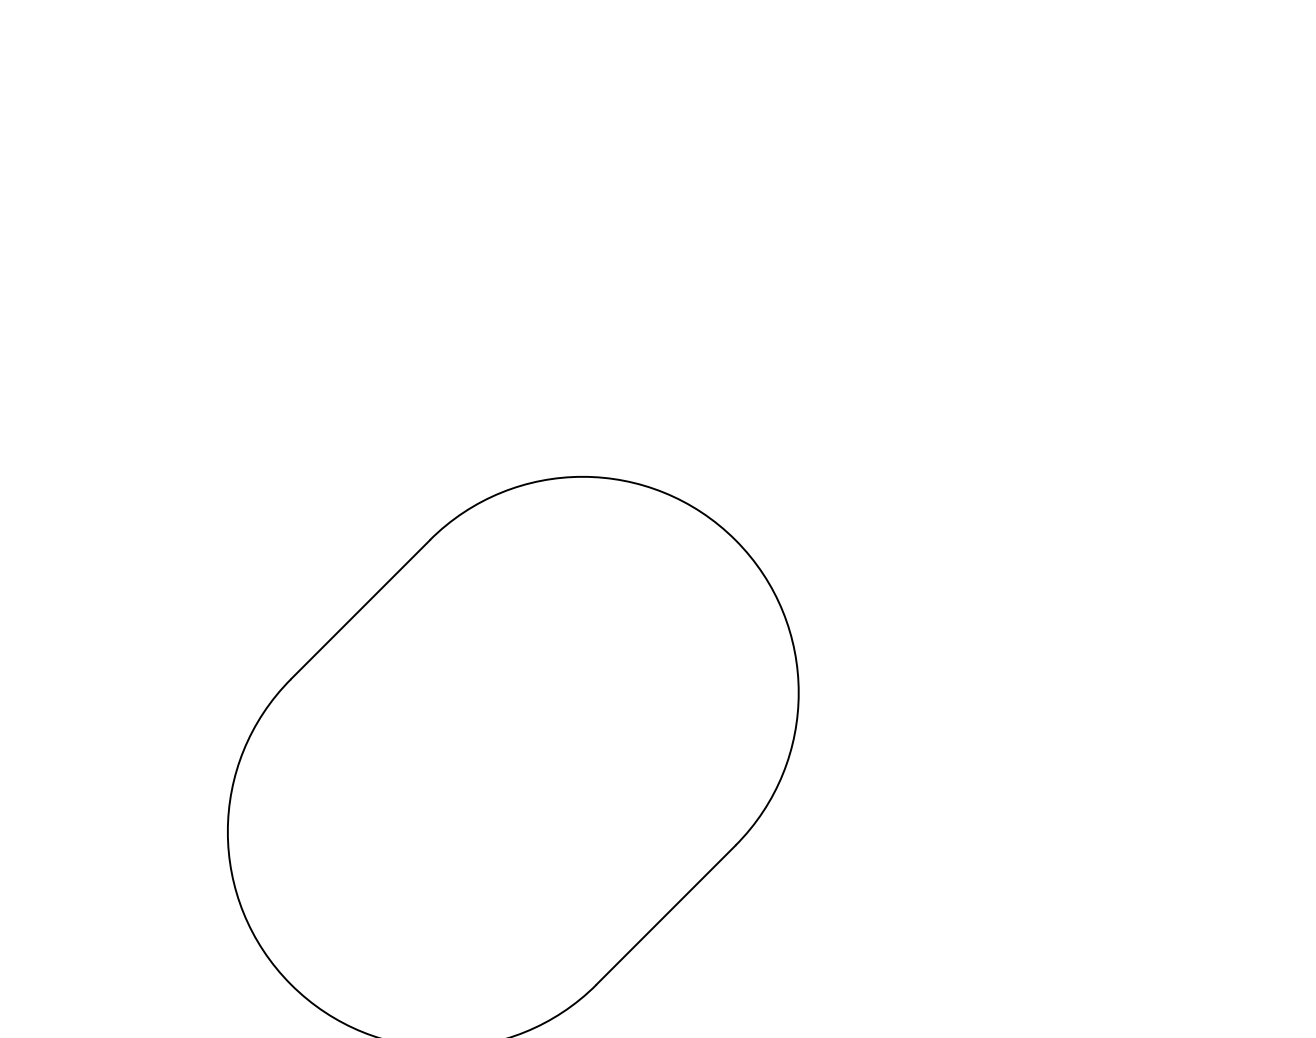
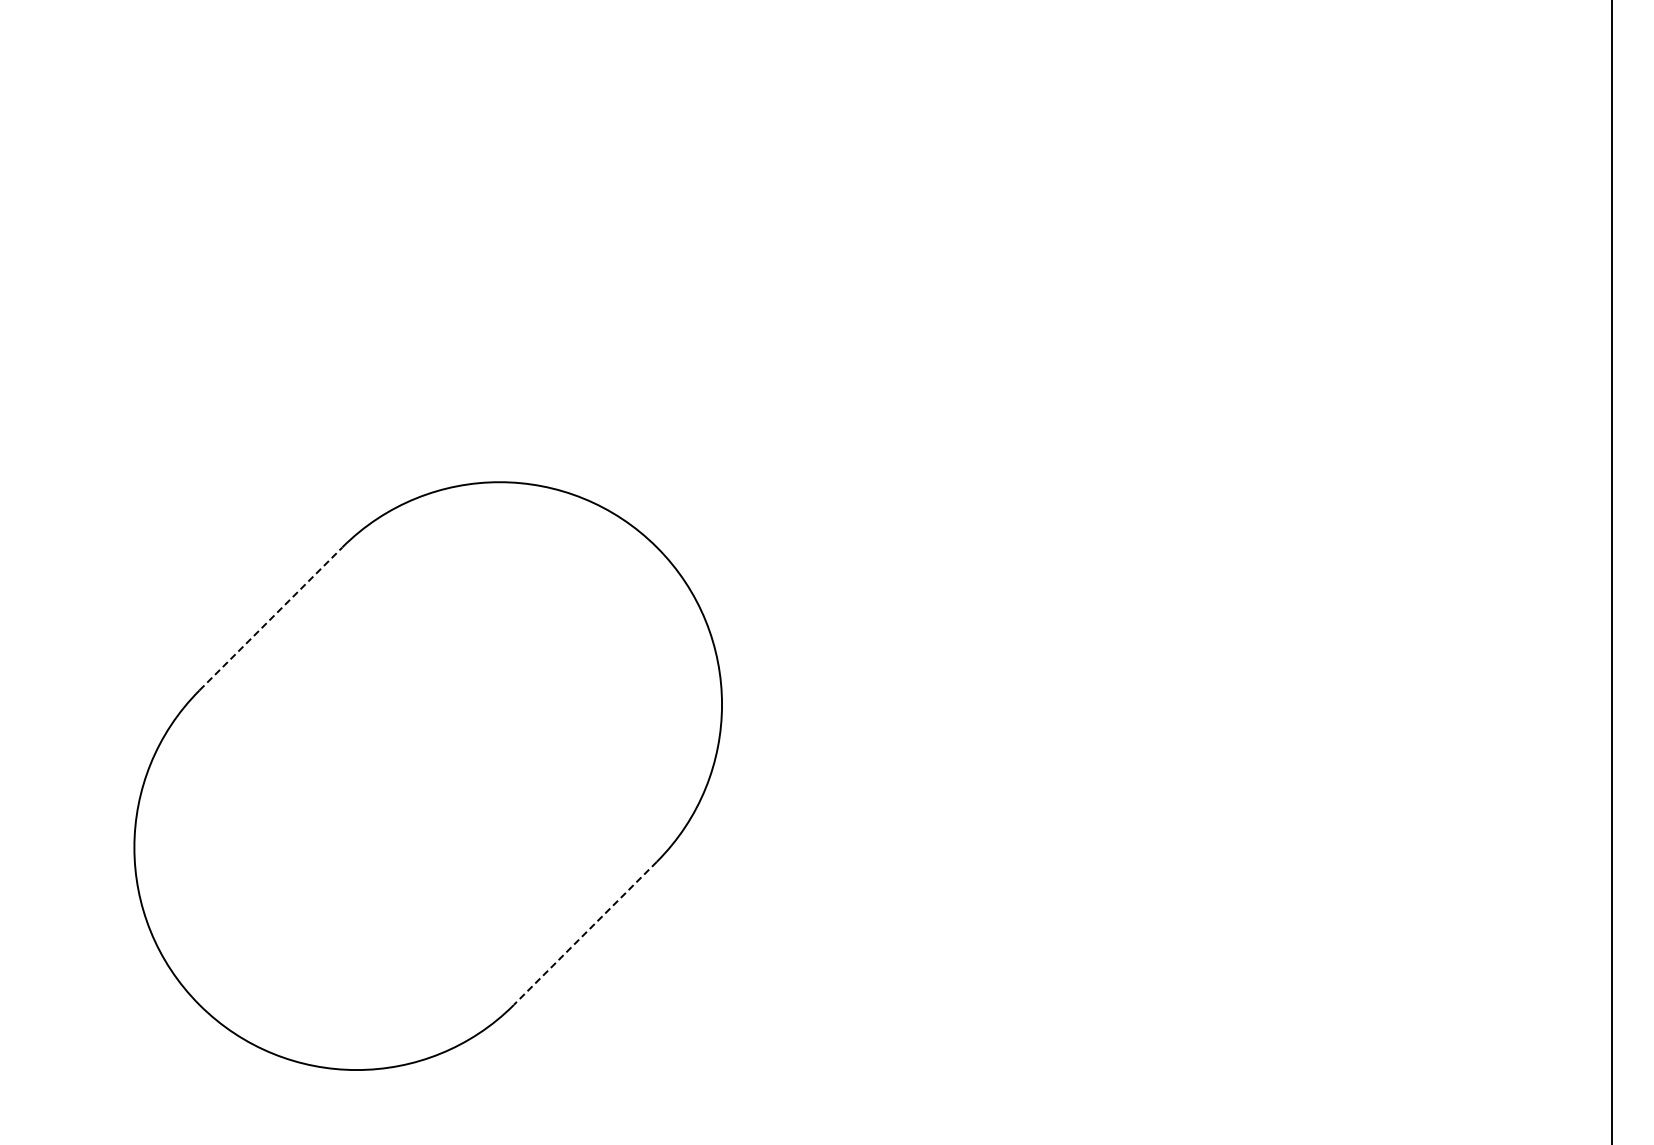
line: (361, 609) -> (271, 618), solid -> dashed
line: (666, 915) -> (585, 933), solid -> dashed

